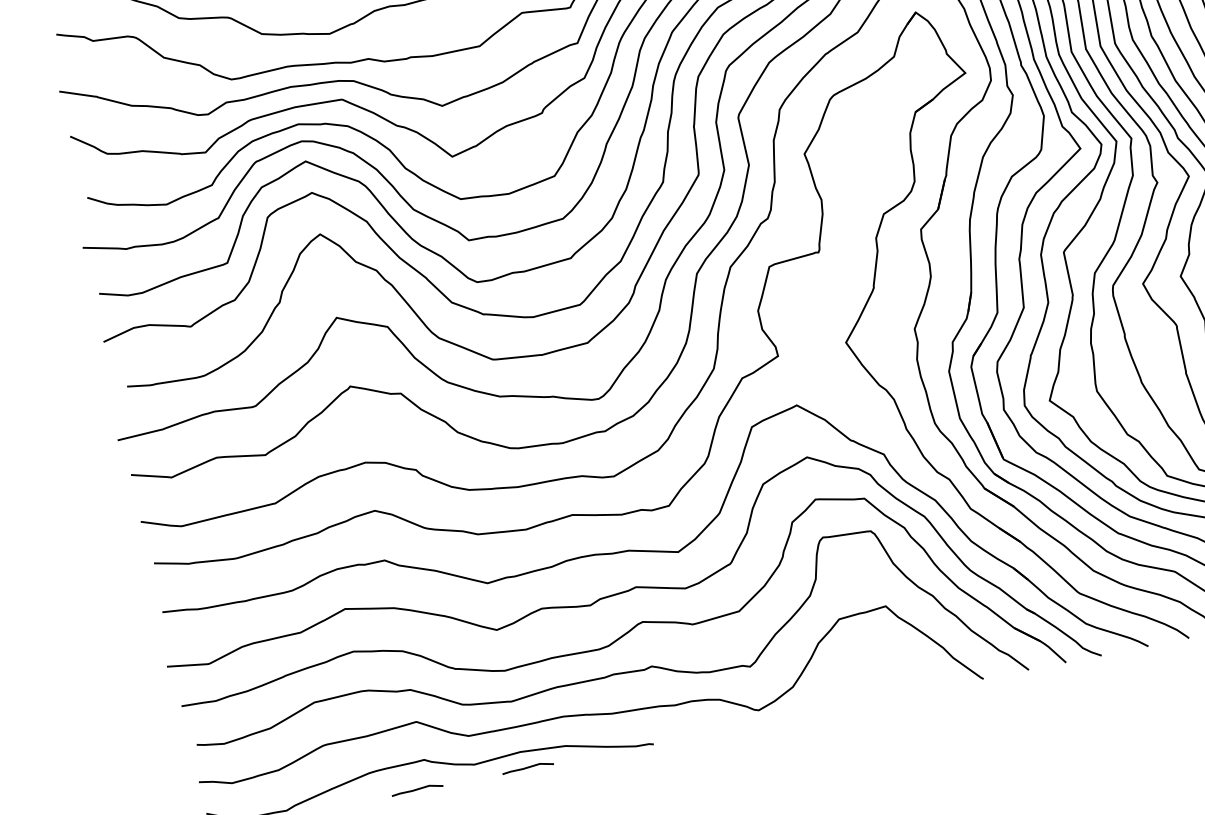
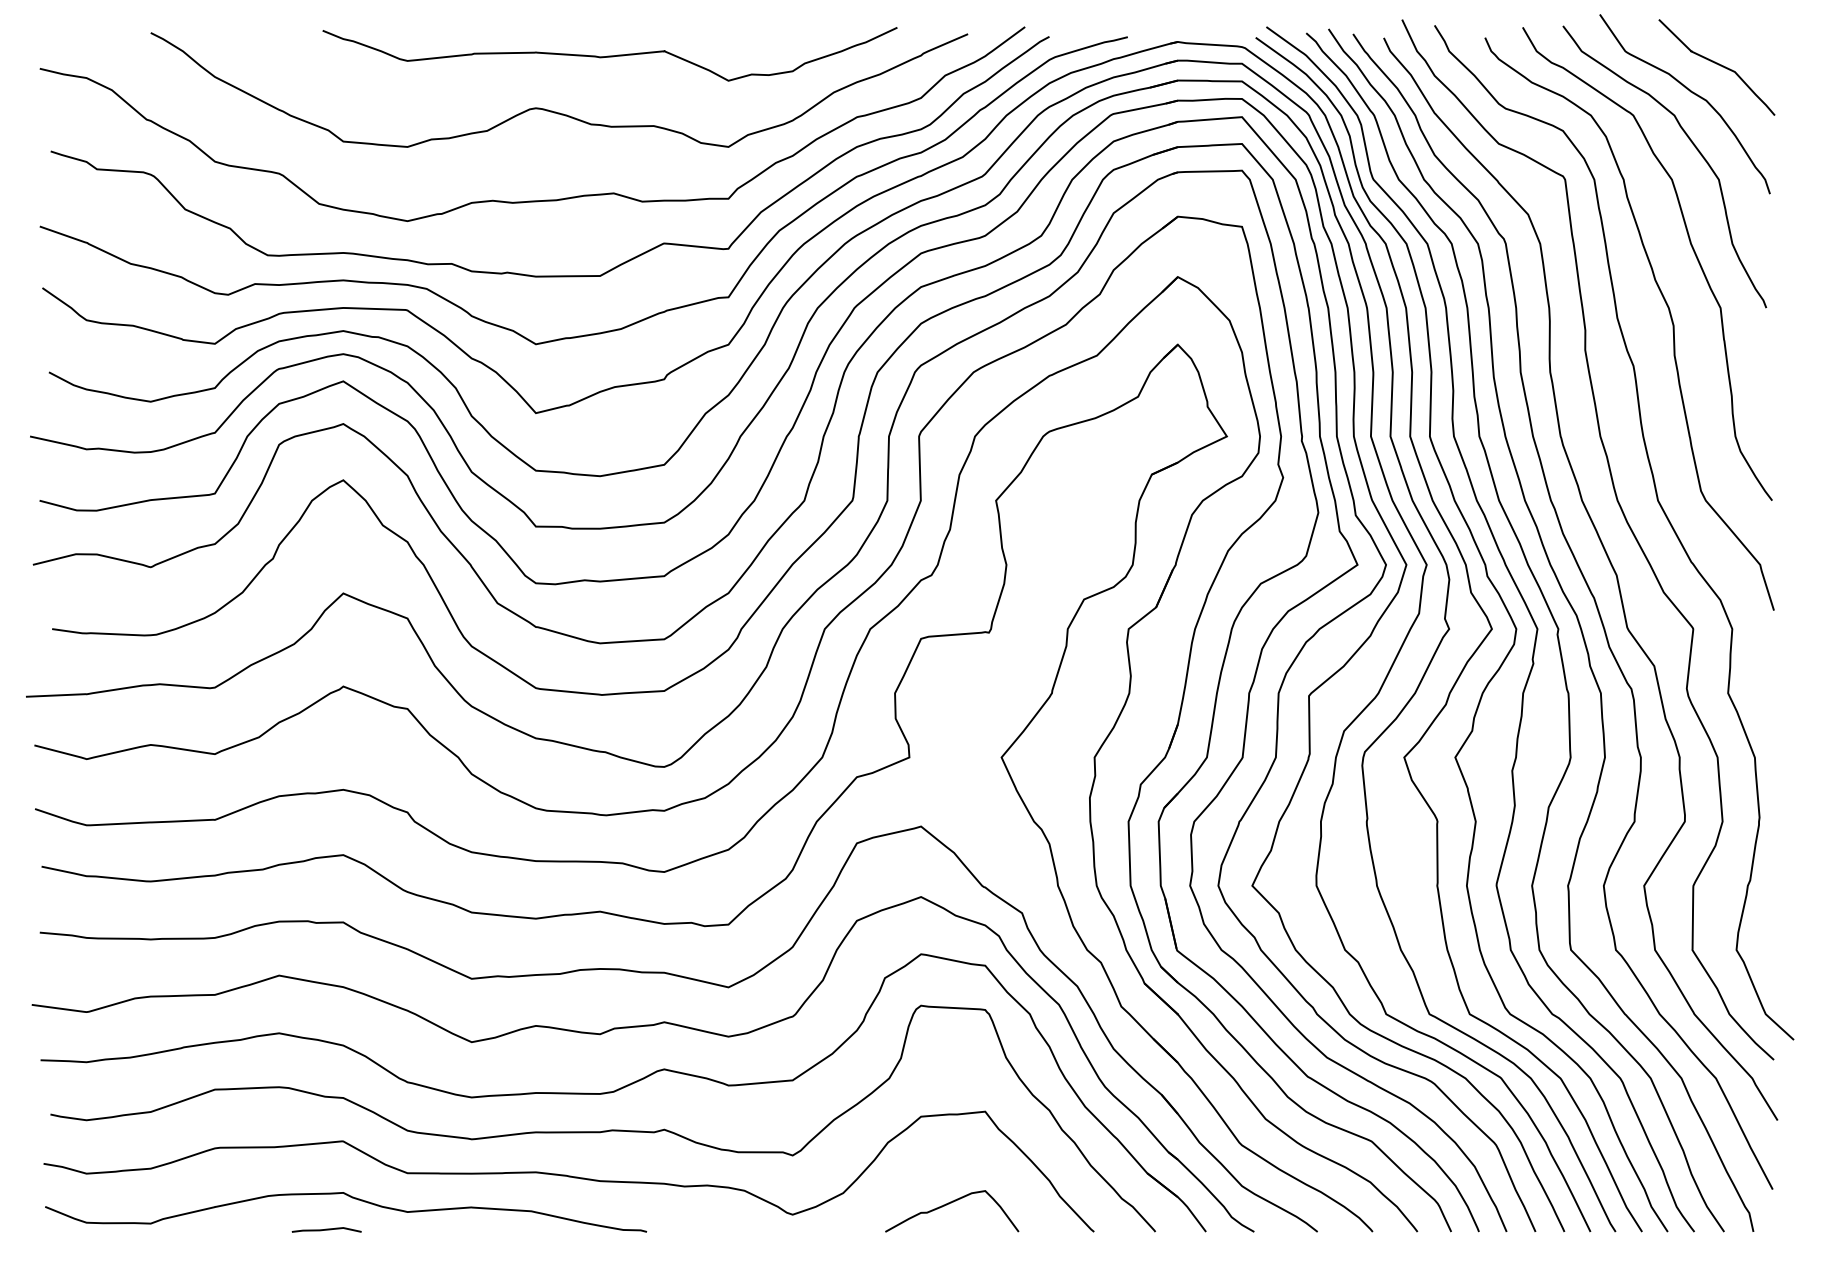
curve: (872, 679) -> (949, 1204), added
line: (527, 767) -> (476, 1229), removed

